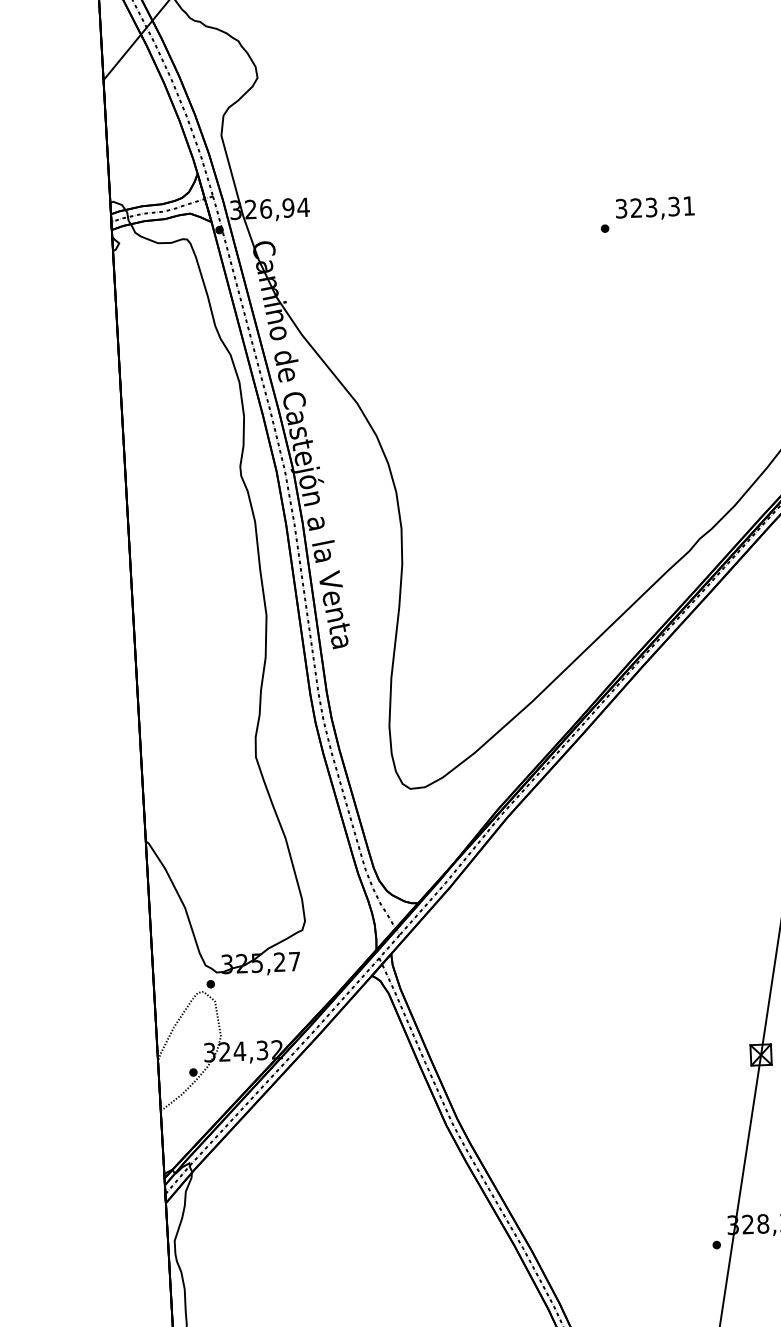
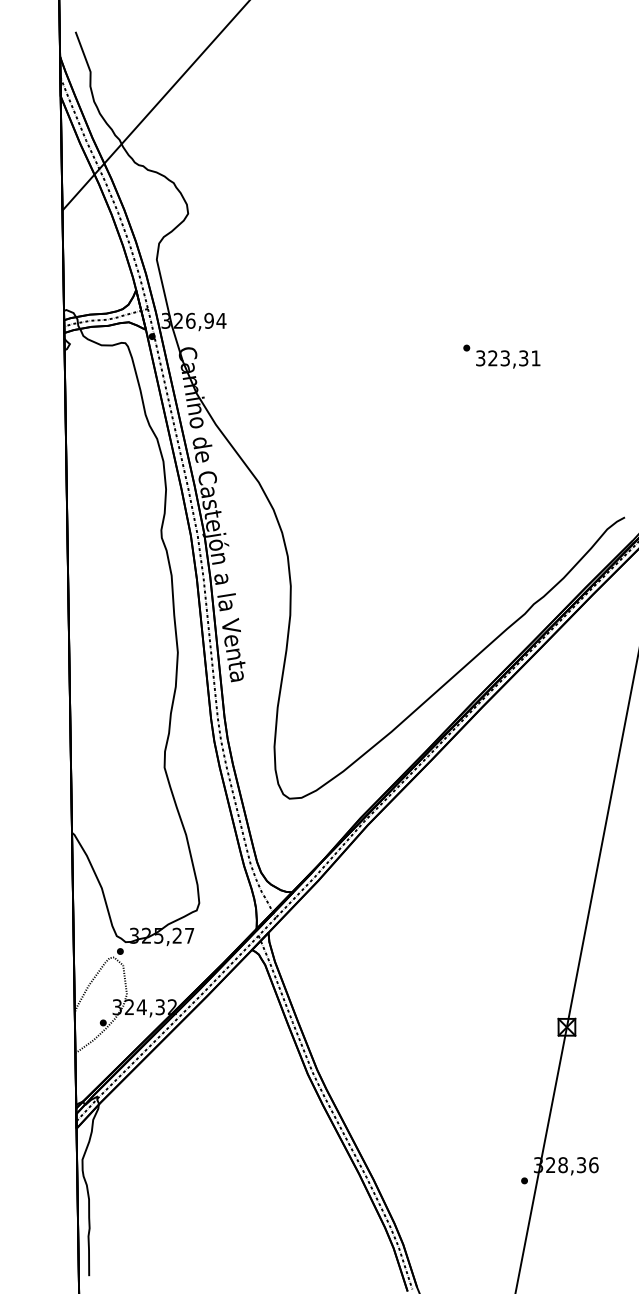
text: (655, 208) -> (508, 359), moved

